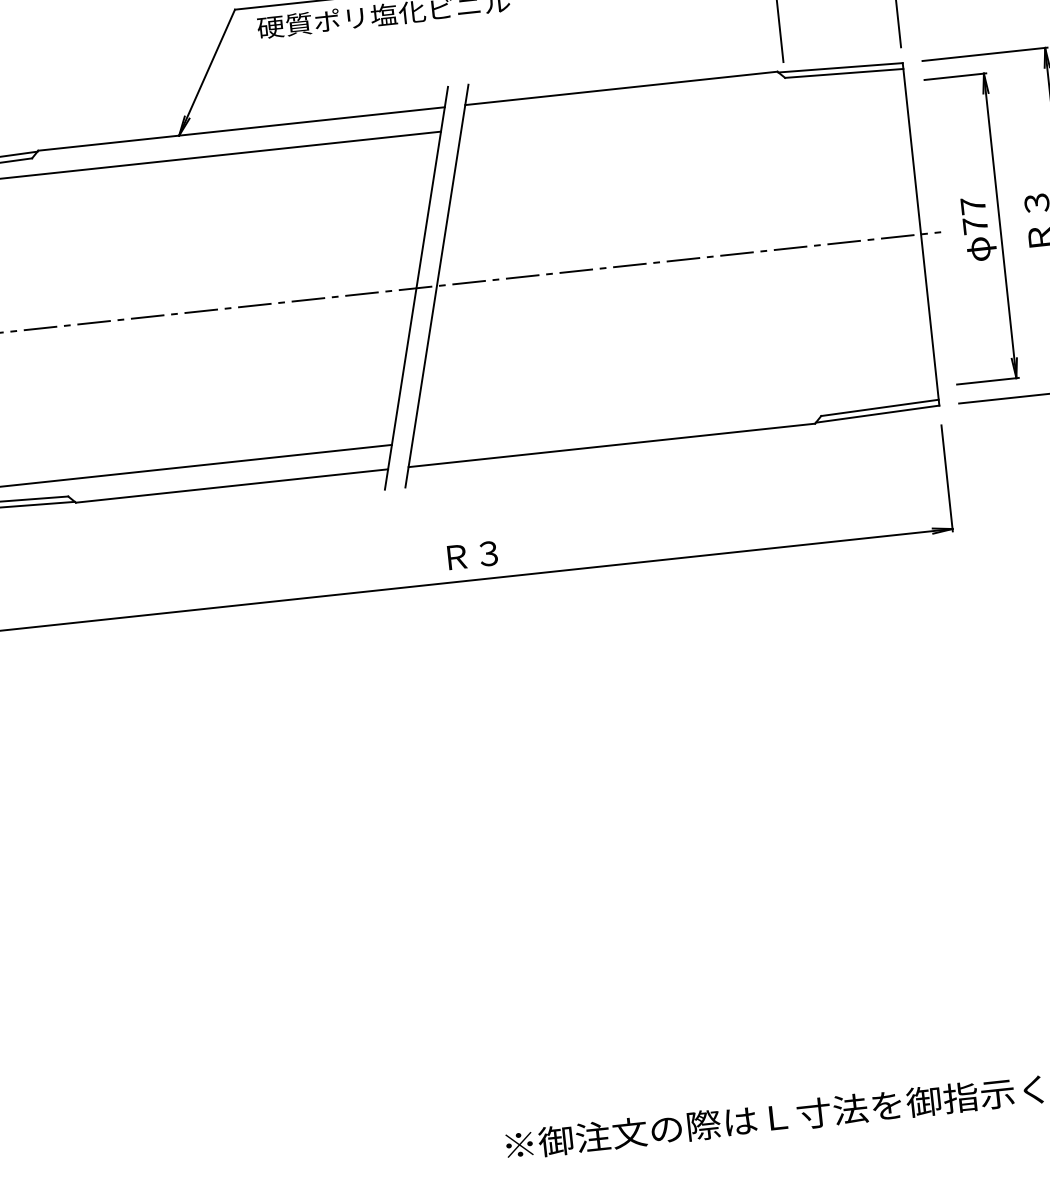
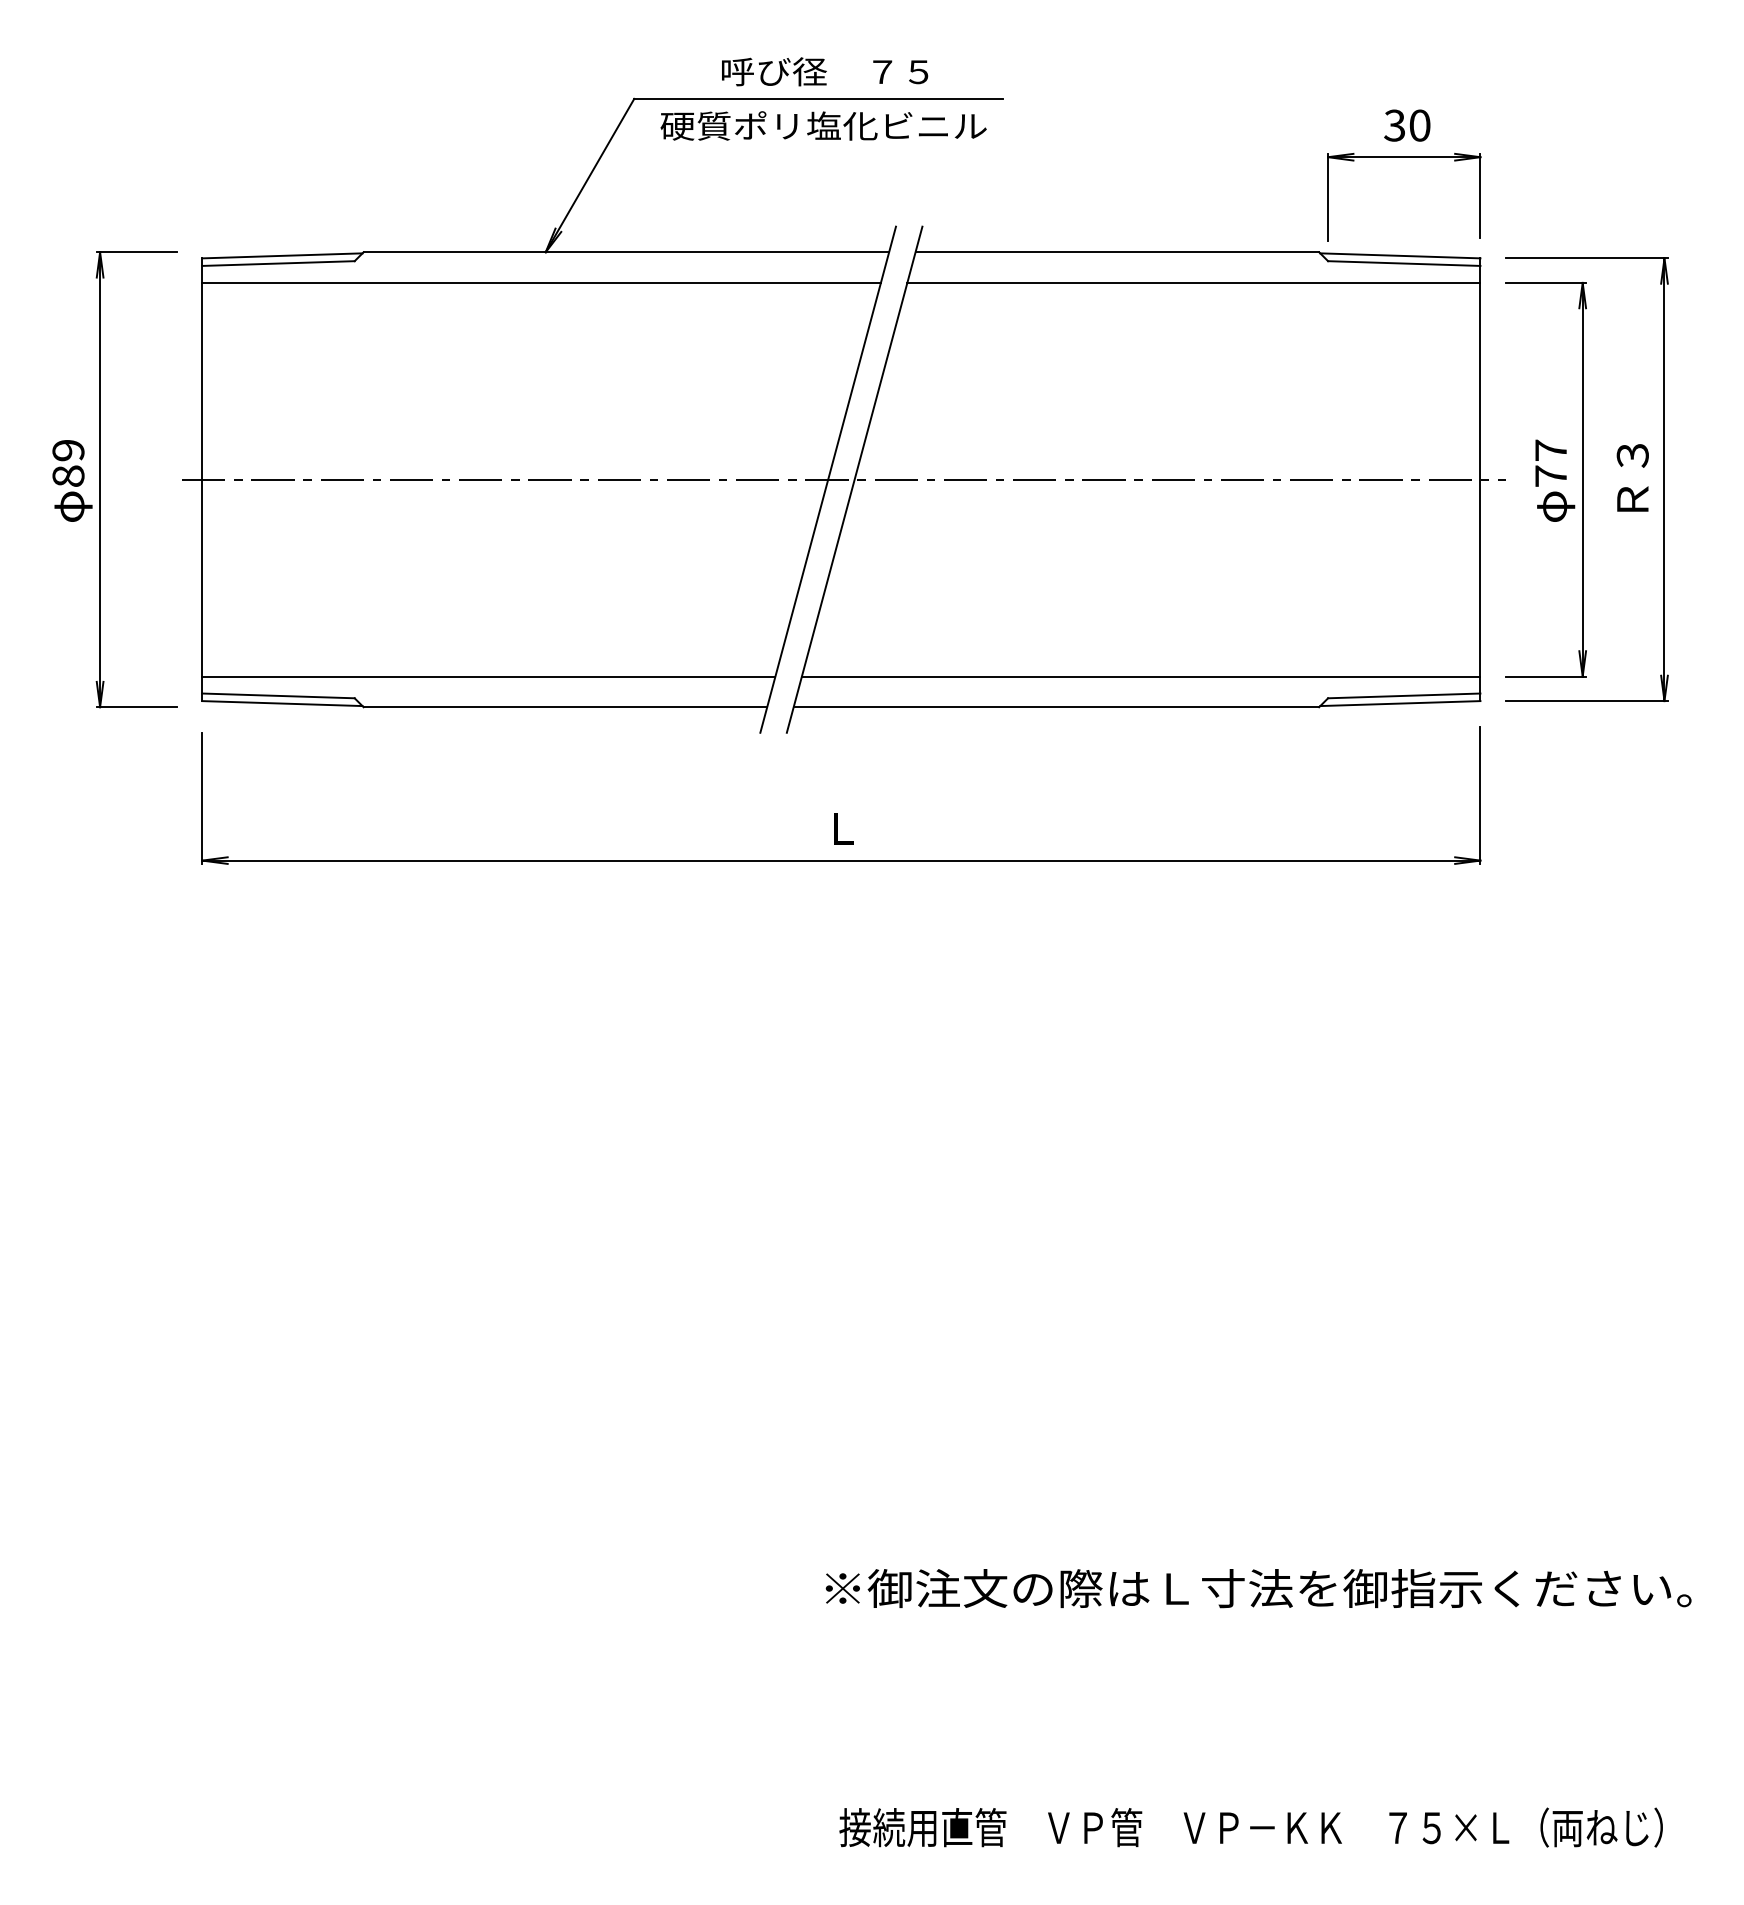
line: (682, 105) -> (1193, 282), added
line: (674, 414) -> (1140, 676), added
text: (472, 555) -> (863, 828), Ｒ３ -> Ｌ

